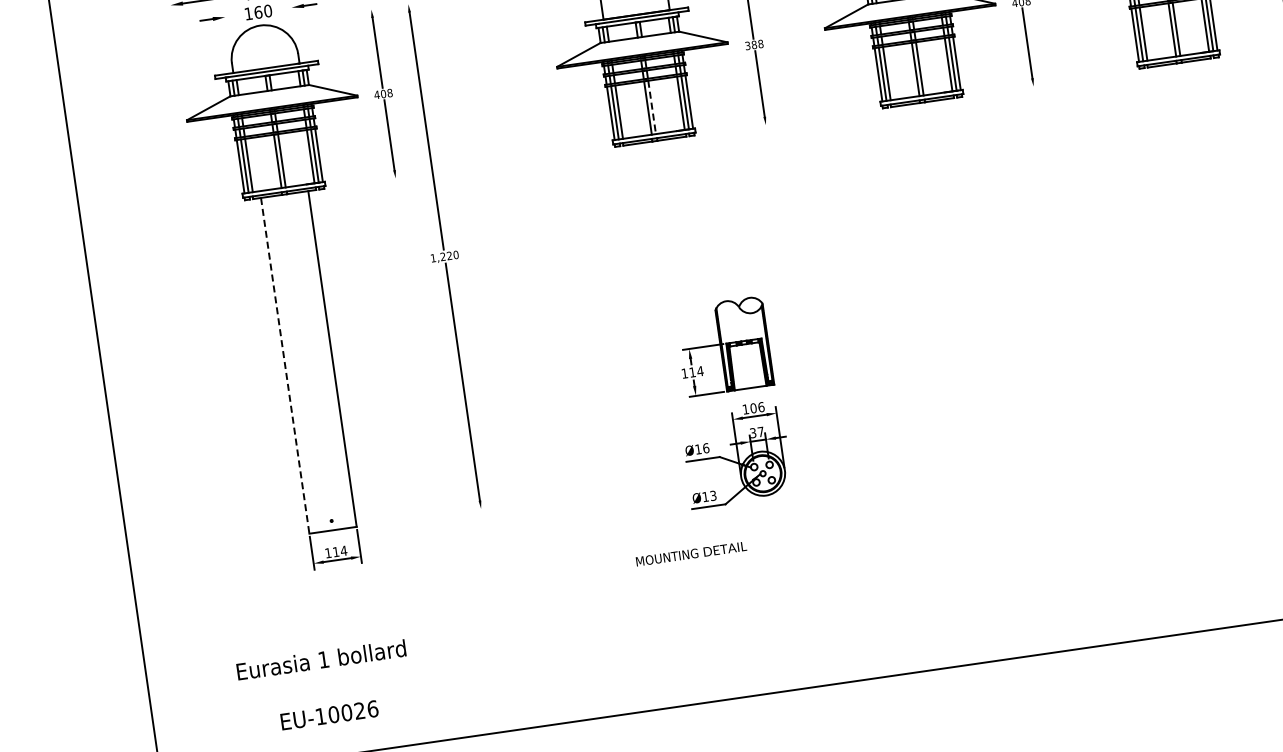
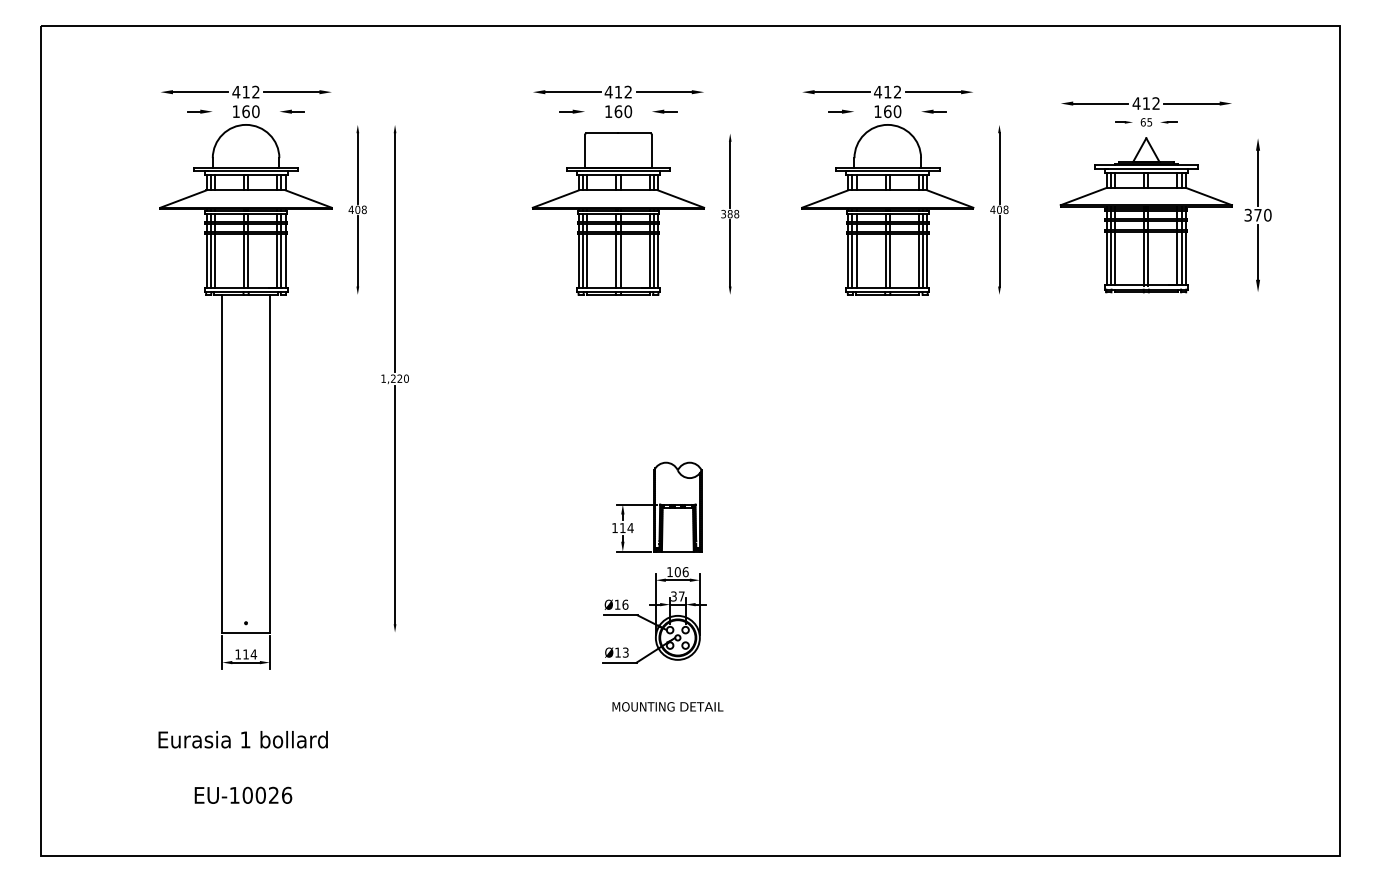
line: (652, 107) -> (620, 261), dashed -> solid
line: (285, 365) -> (222, 463), dashed -> solid
text: (690, 553) -> (667, 706), moved
text: (324, 687) -> (242, 767), moved

